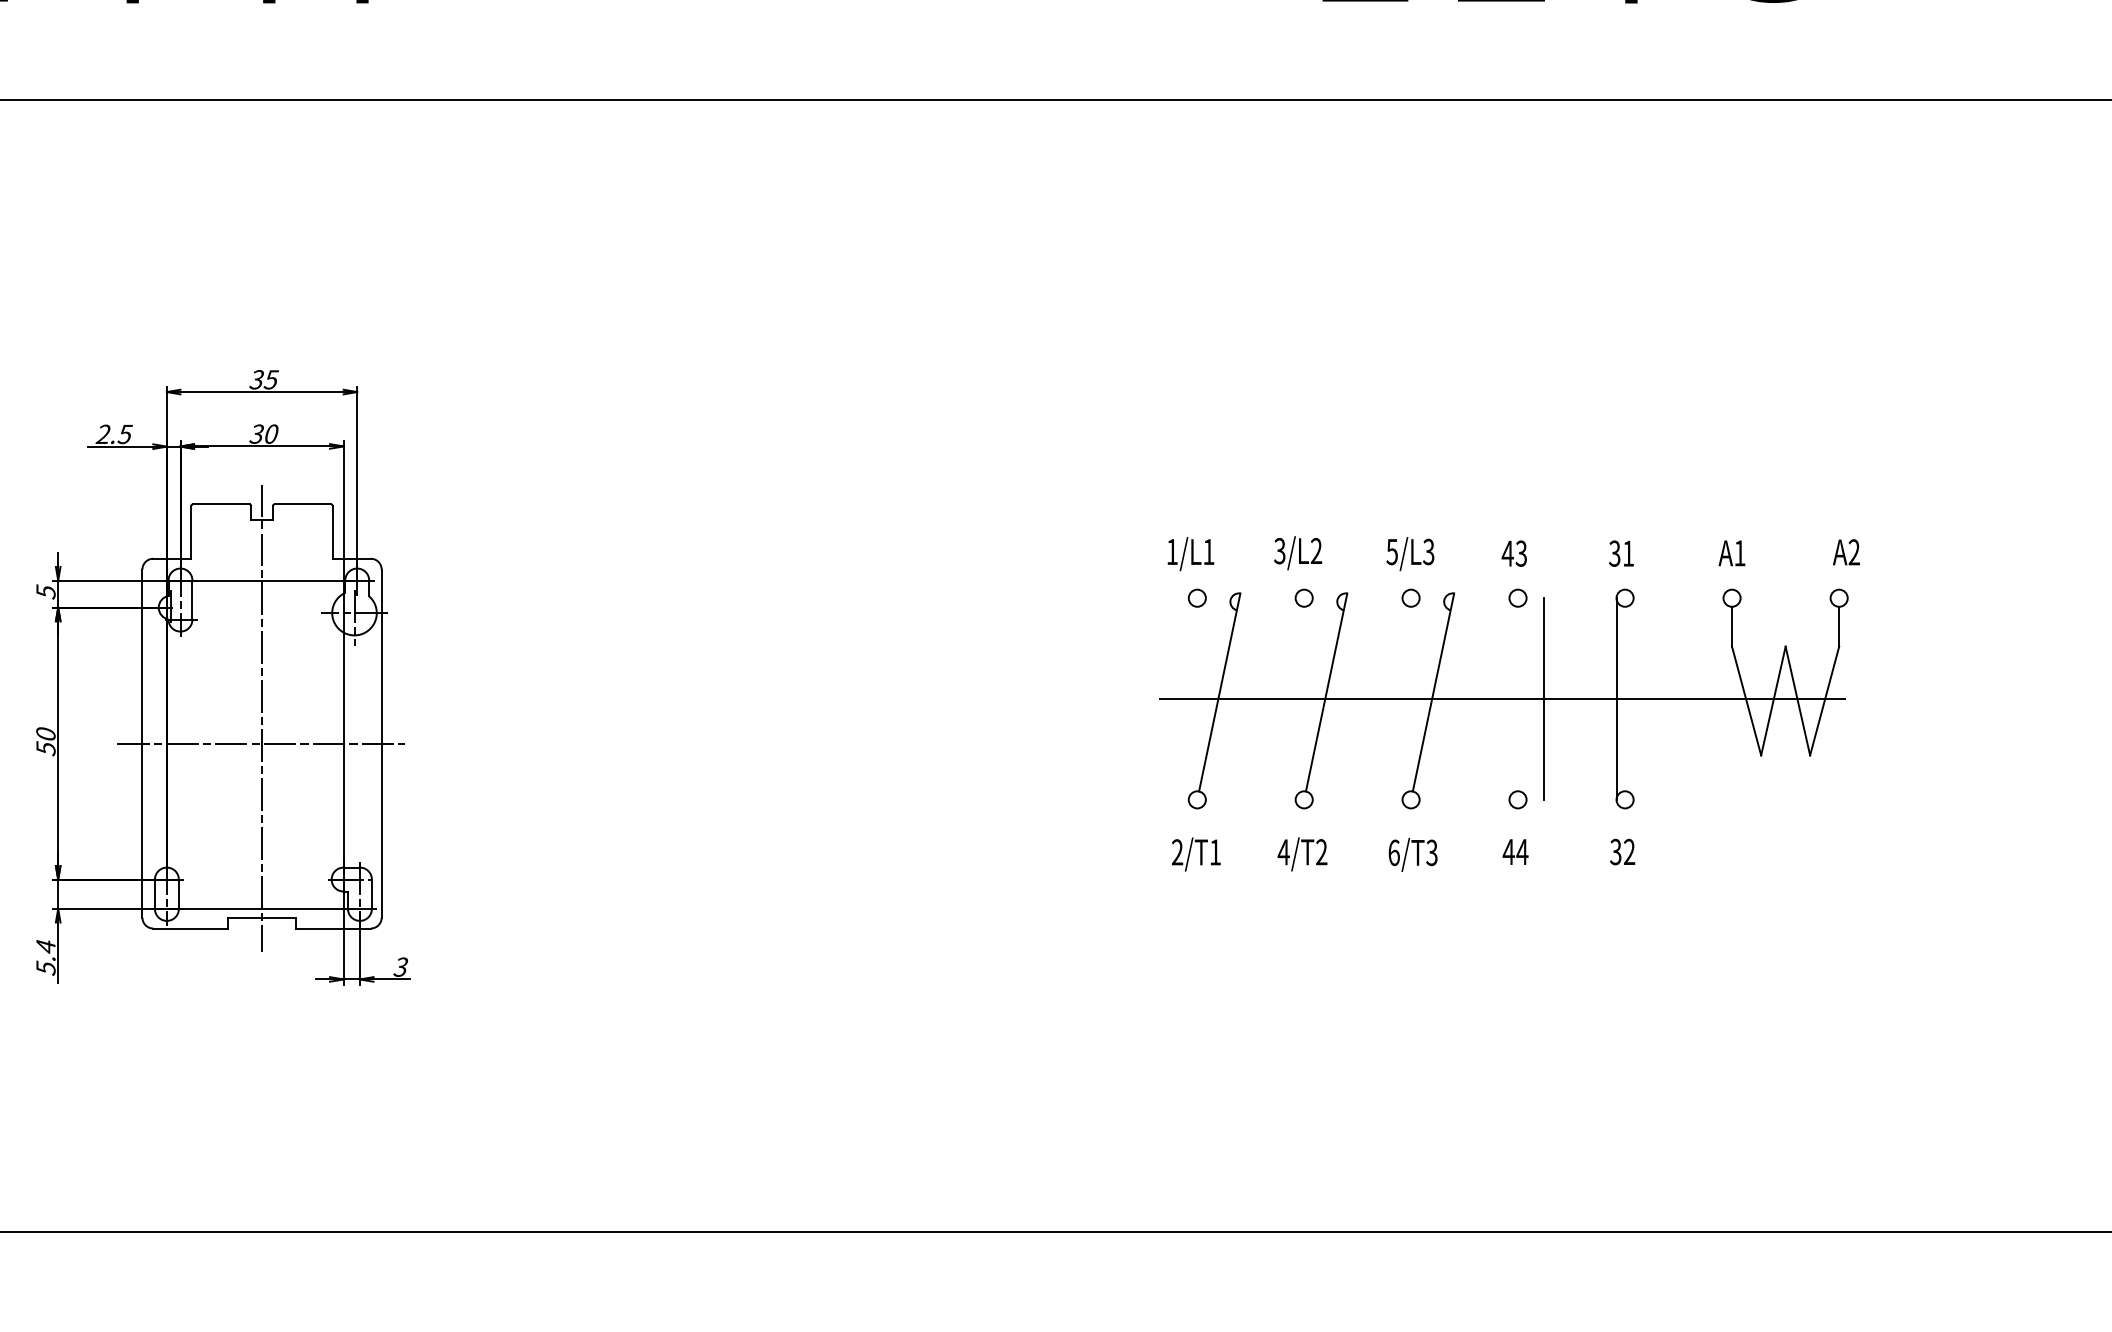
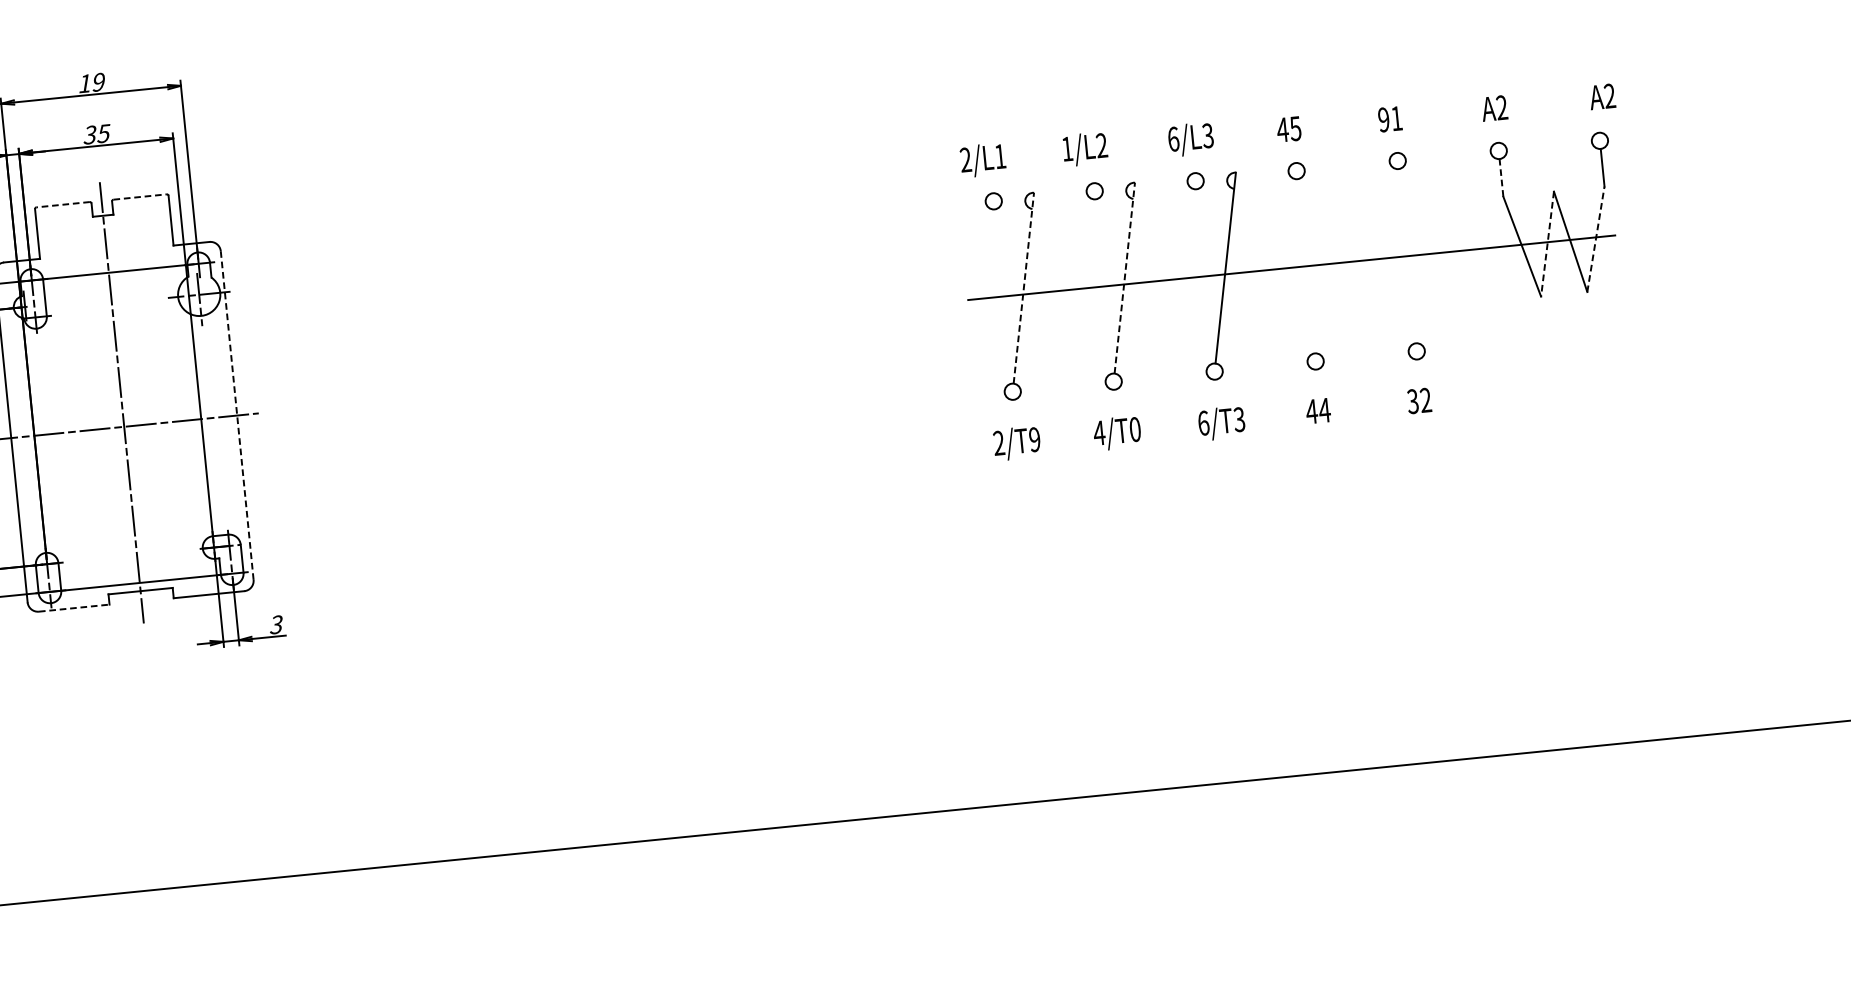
text: (264, 379) -> (92, 82), 35 -> 19
text: (270, 433) -> (102, 133), 30 -> 35
line: (220, 504) -> (62, 204), solid -> dashed
line: (303, 504) -> (140, 197), solid -> dashed
text: (1279, 550) -> (1066, 148), 3/L2 -> 1/L2
text: (1171, 551) -> (964, 159), 1/L1 -> 2/L1
text: (1392, 551) -> (1173, 138), 5/L3 -> 6/L3
text: (1521, 553) -> (1295, 128), 43 -> 45
text: (1614, 553) -> (1383, 119), 31 -> 91
text: (1739, 553) -> (1501, 107), A1 -> A2
line: (1732, 626) -> (1501, 177), solid -> dashed
line: (1219, 692) -> (1023, 288), solid -> dashed
line: (1326, 692) -> (1124, 278), solid -> dashed
line: (1543, 698) -> (1330, 263), removed
line: (1616, 698) -> (1399, 256), removed
line: (1824, 700) -> (1595, 238), solid -> dashed
line: (1773, 701) -> (1547, 244), solid -> dashed
line: (381, 743) -> (237, 415), solid -> dashed
text: (1214, 852) -> (1033, 439), 2/T1 -> 2/T9
text: (1321, 852) -> (1135, 429), 4/T2 -> 4/T0
line: (191, 928) -> (75, 608), solid -> dashed

